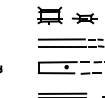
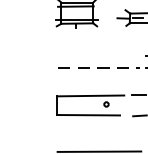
line: (61, 39) -> (97, 55), removed
line: (63, 46) -> (100, 67), solid -> dashed

